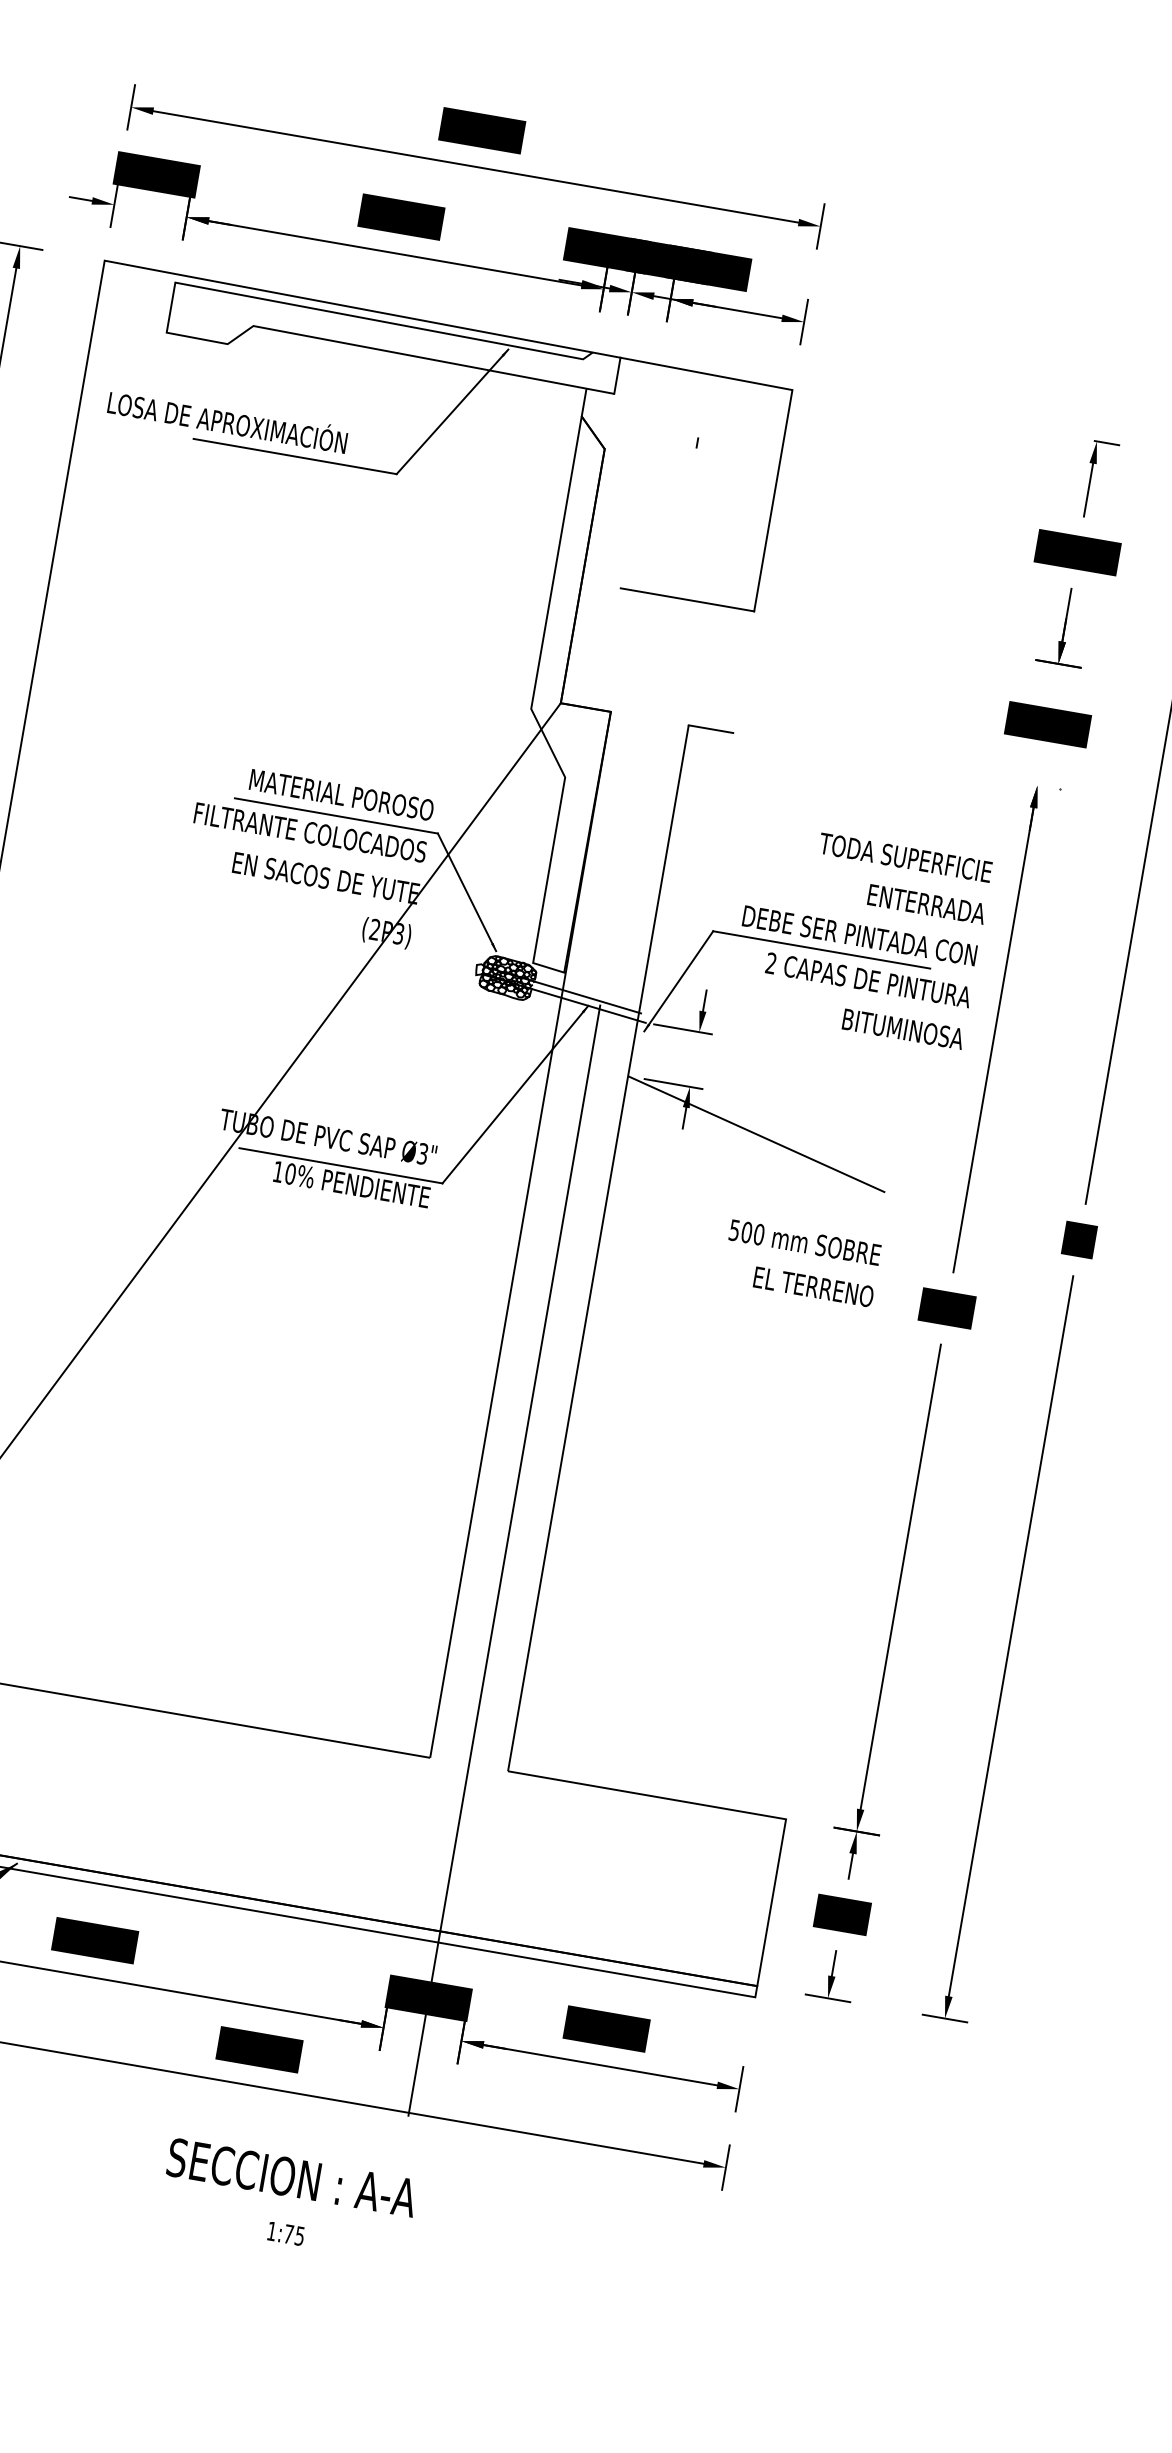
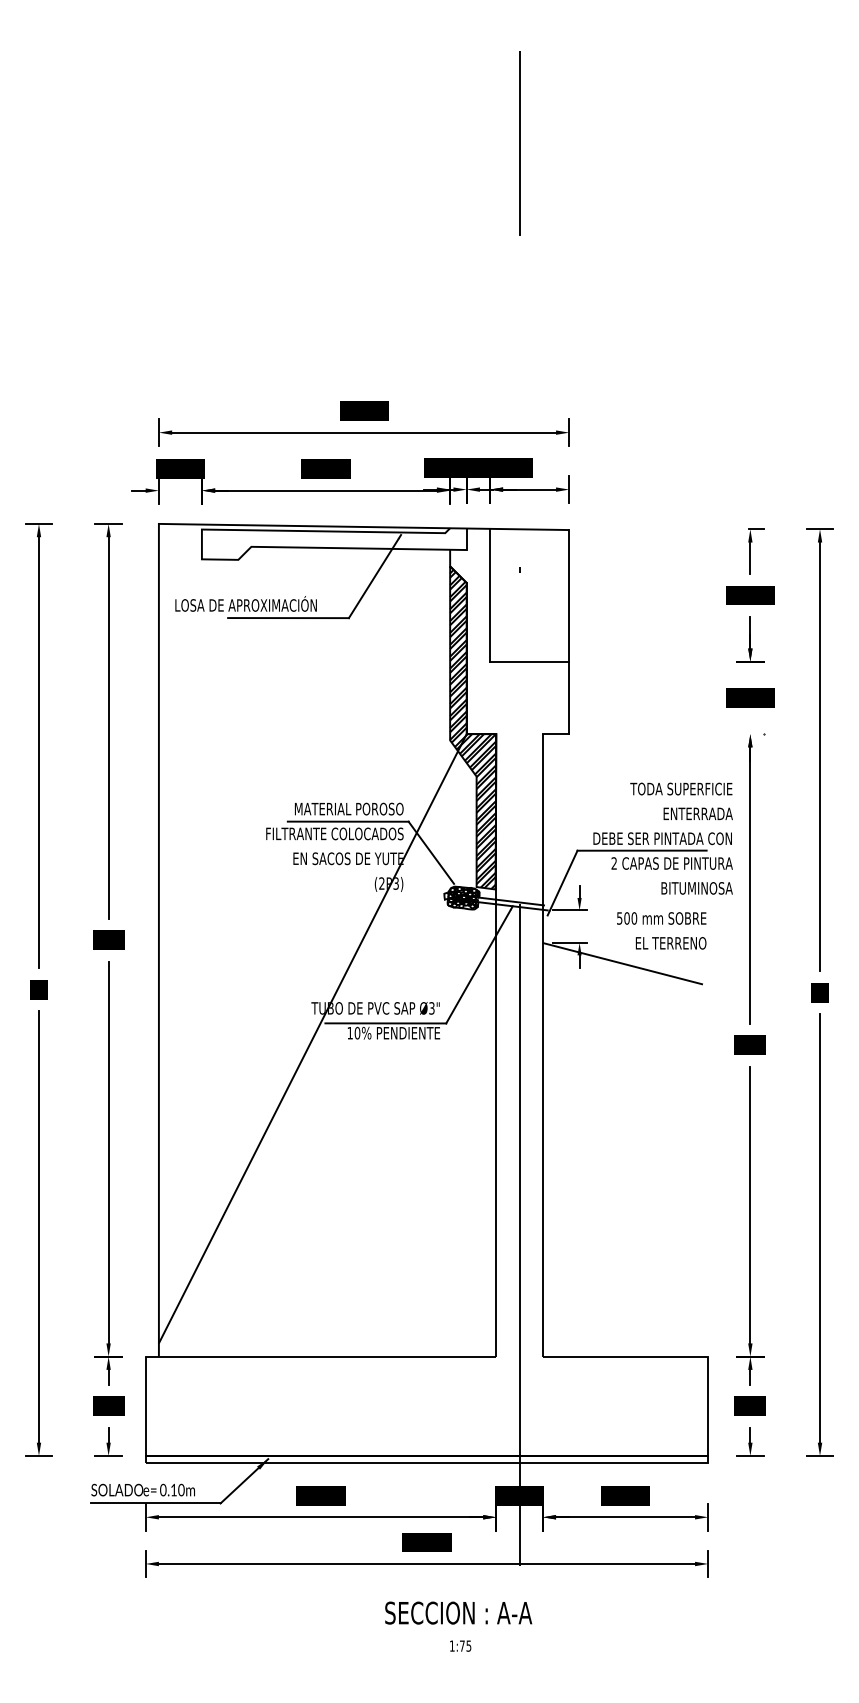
line: (639, 475) -> (489, 594), added
line: (744, 671) -> (569, 697), added
hatch: (573, 697) -> (473, 729), added
text: (801, 1262) -> (661, 930), moved

